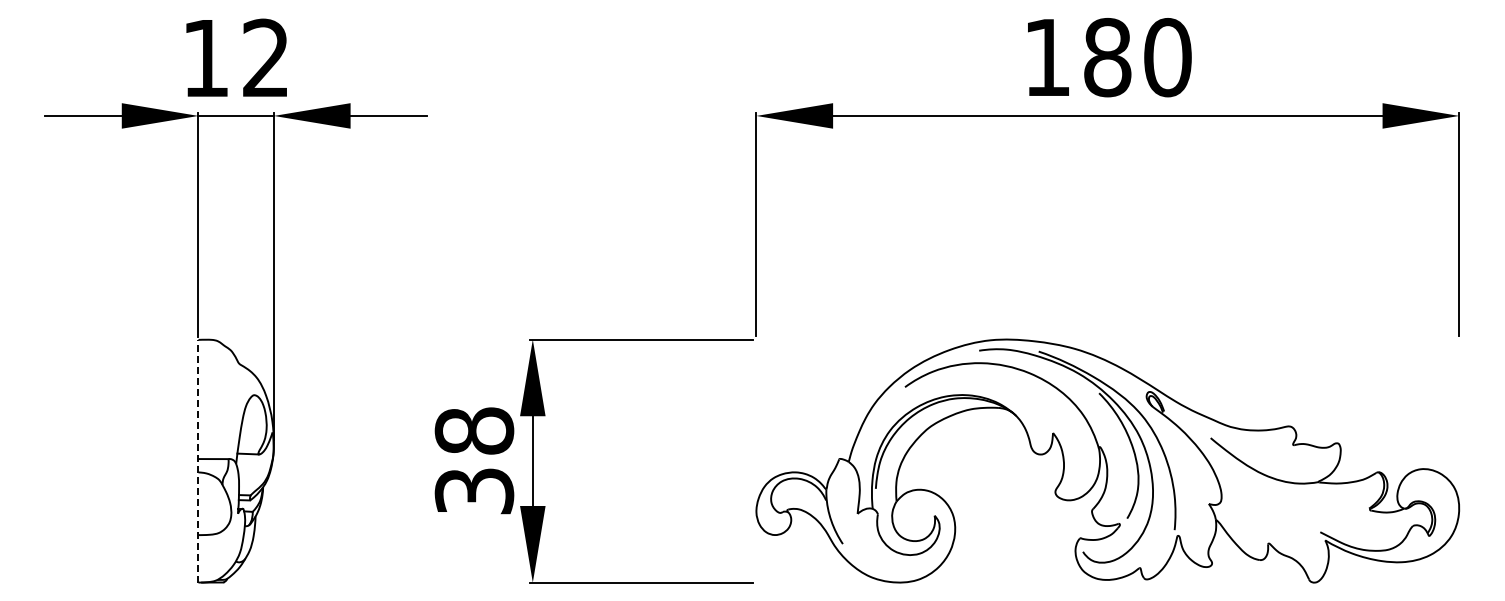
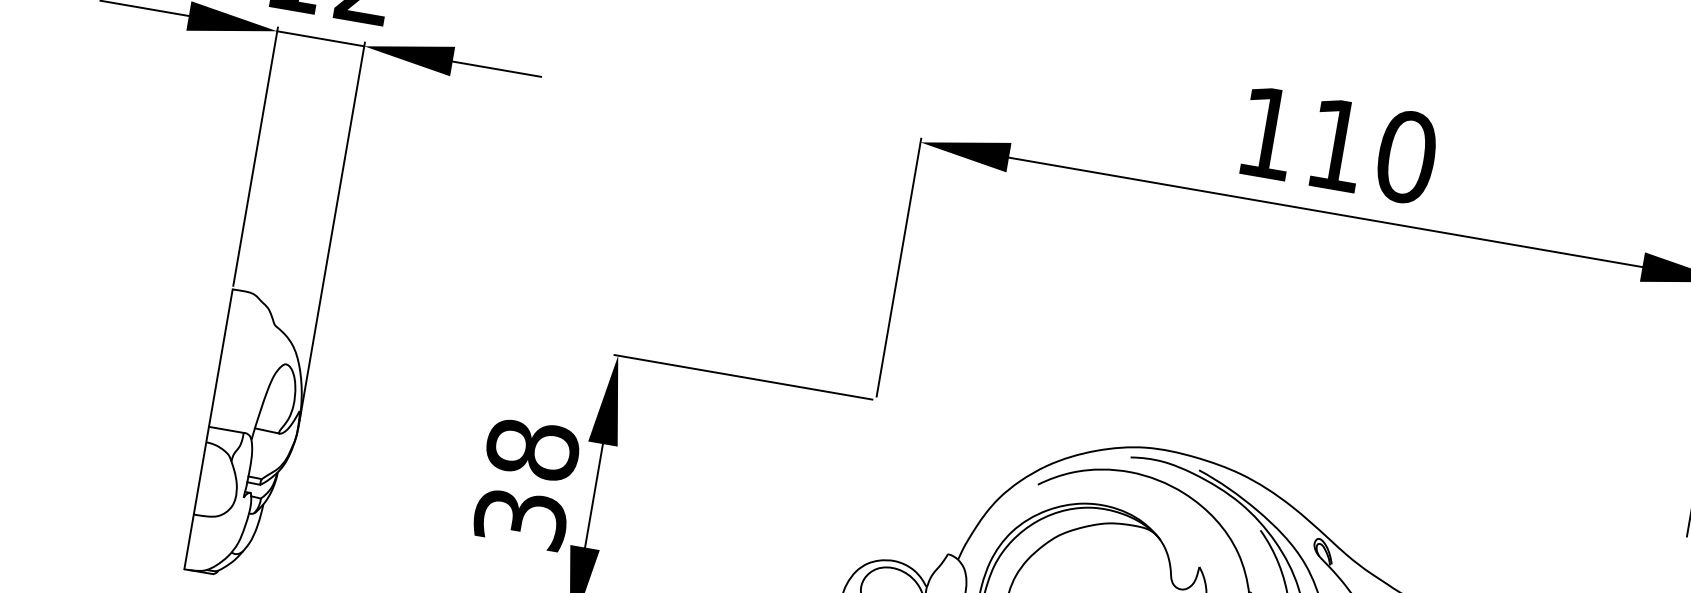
text: (1107, 57) -> (1336, 144), 180 -> 110
line: (198, 460) -> (208, 428), dashed -> solid

